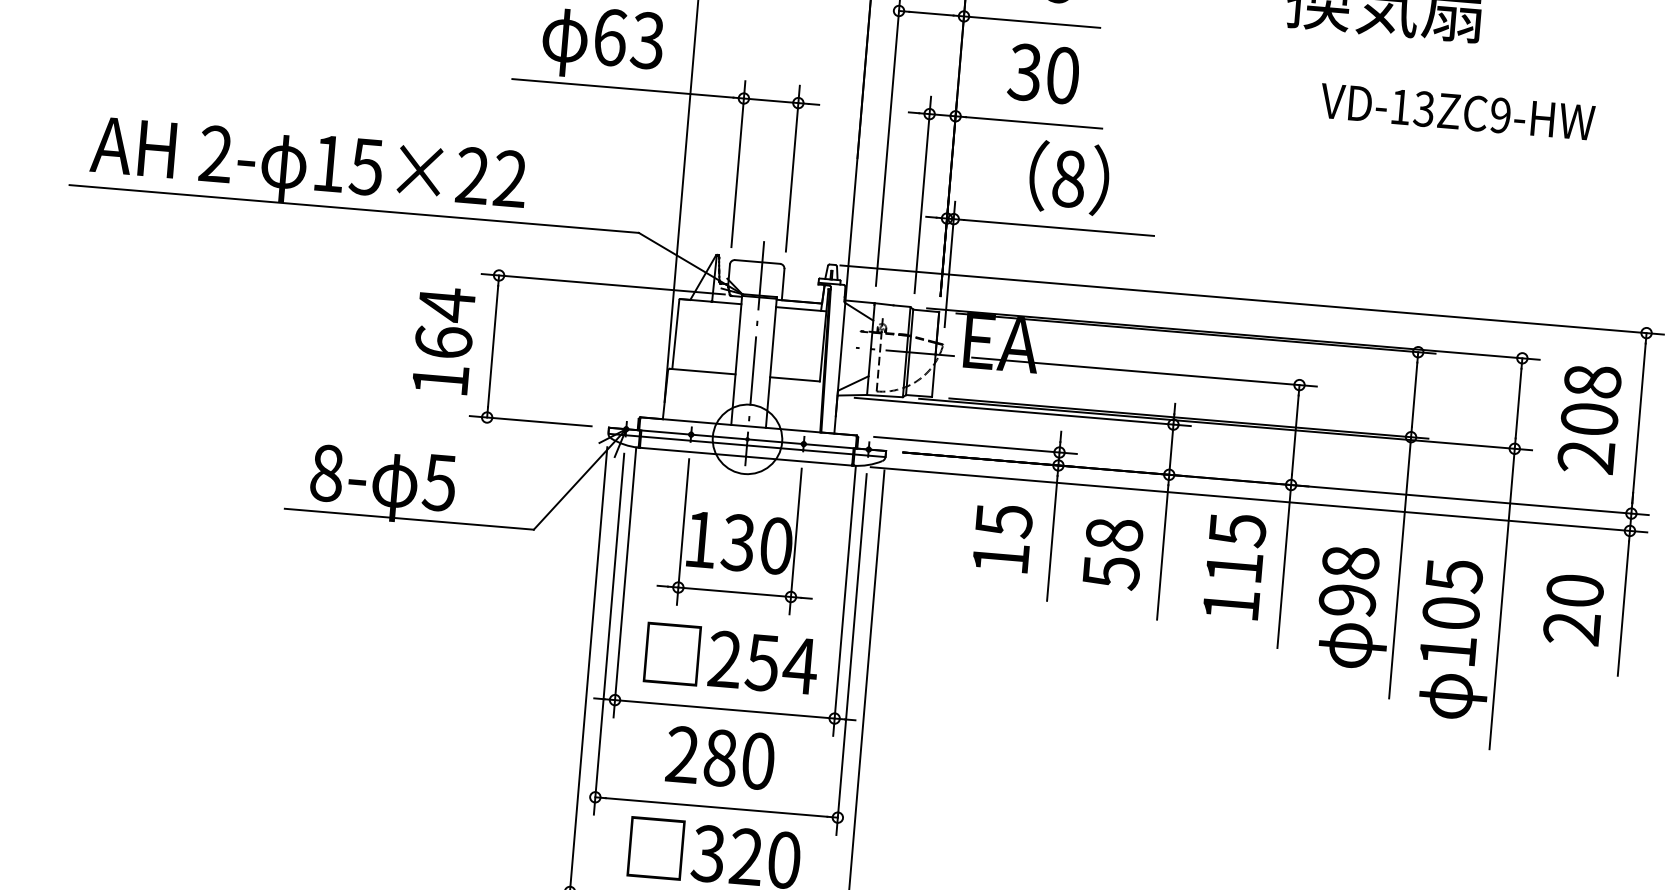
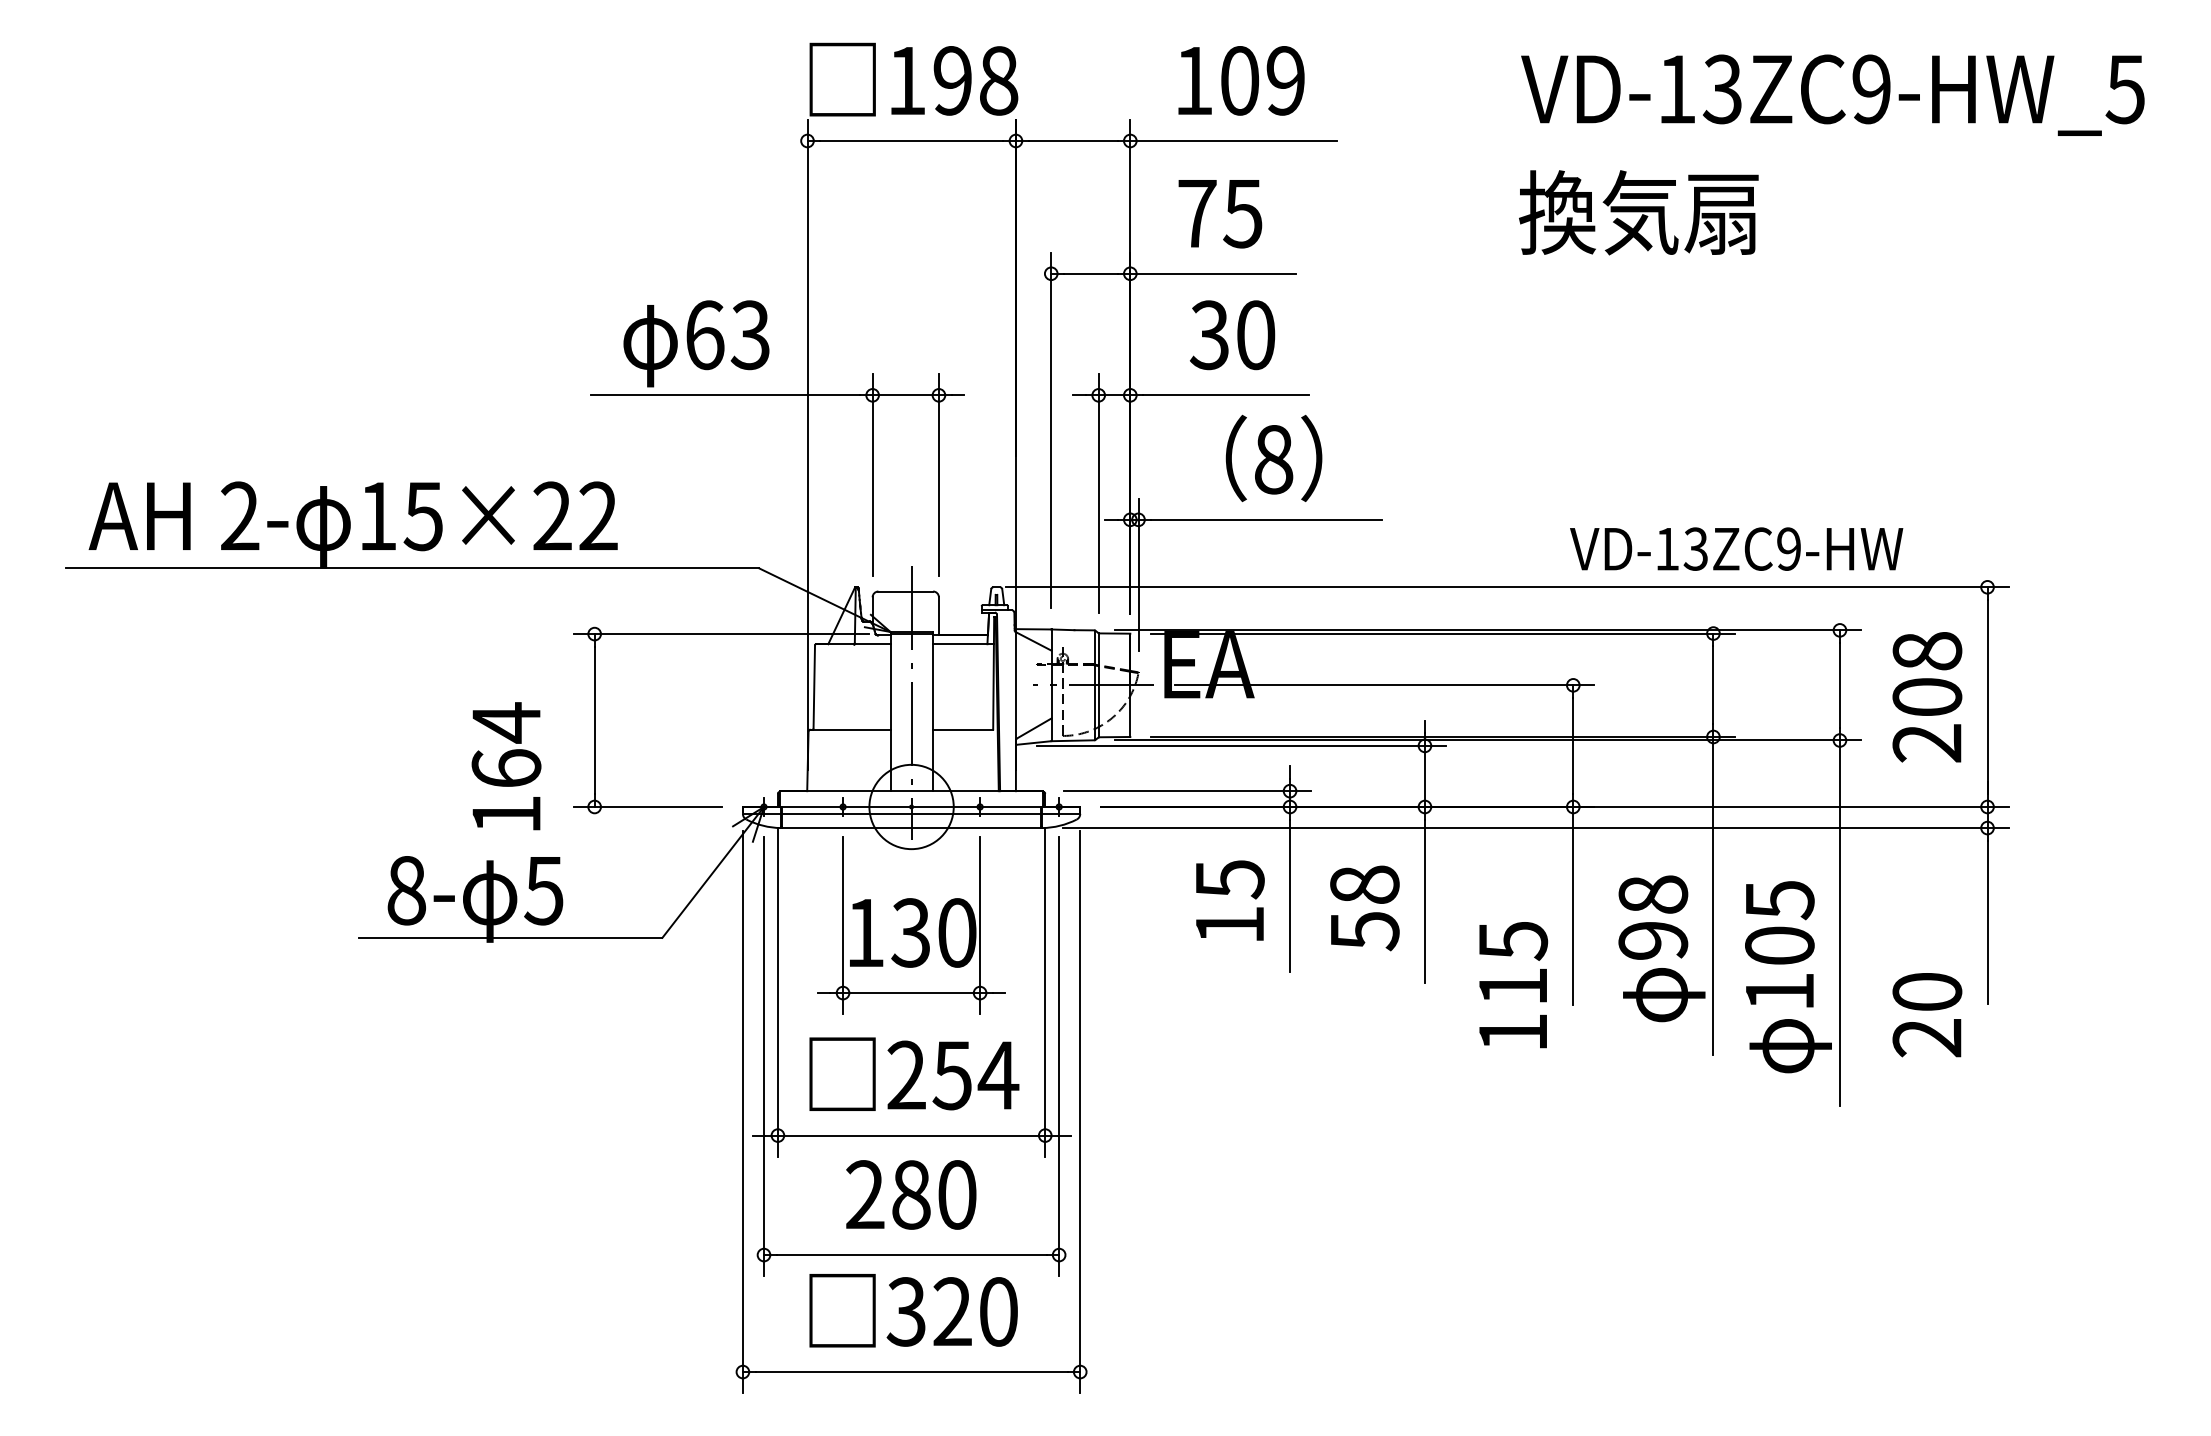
text: (1457, 111) -> (1736, 548), moved
text: (443, 340) -> (506, 766), moved
text: (1234, 566) -> (1513, 985), moved
text: (1573, 610) -> (1927, 1015), moved

